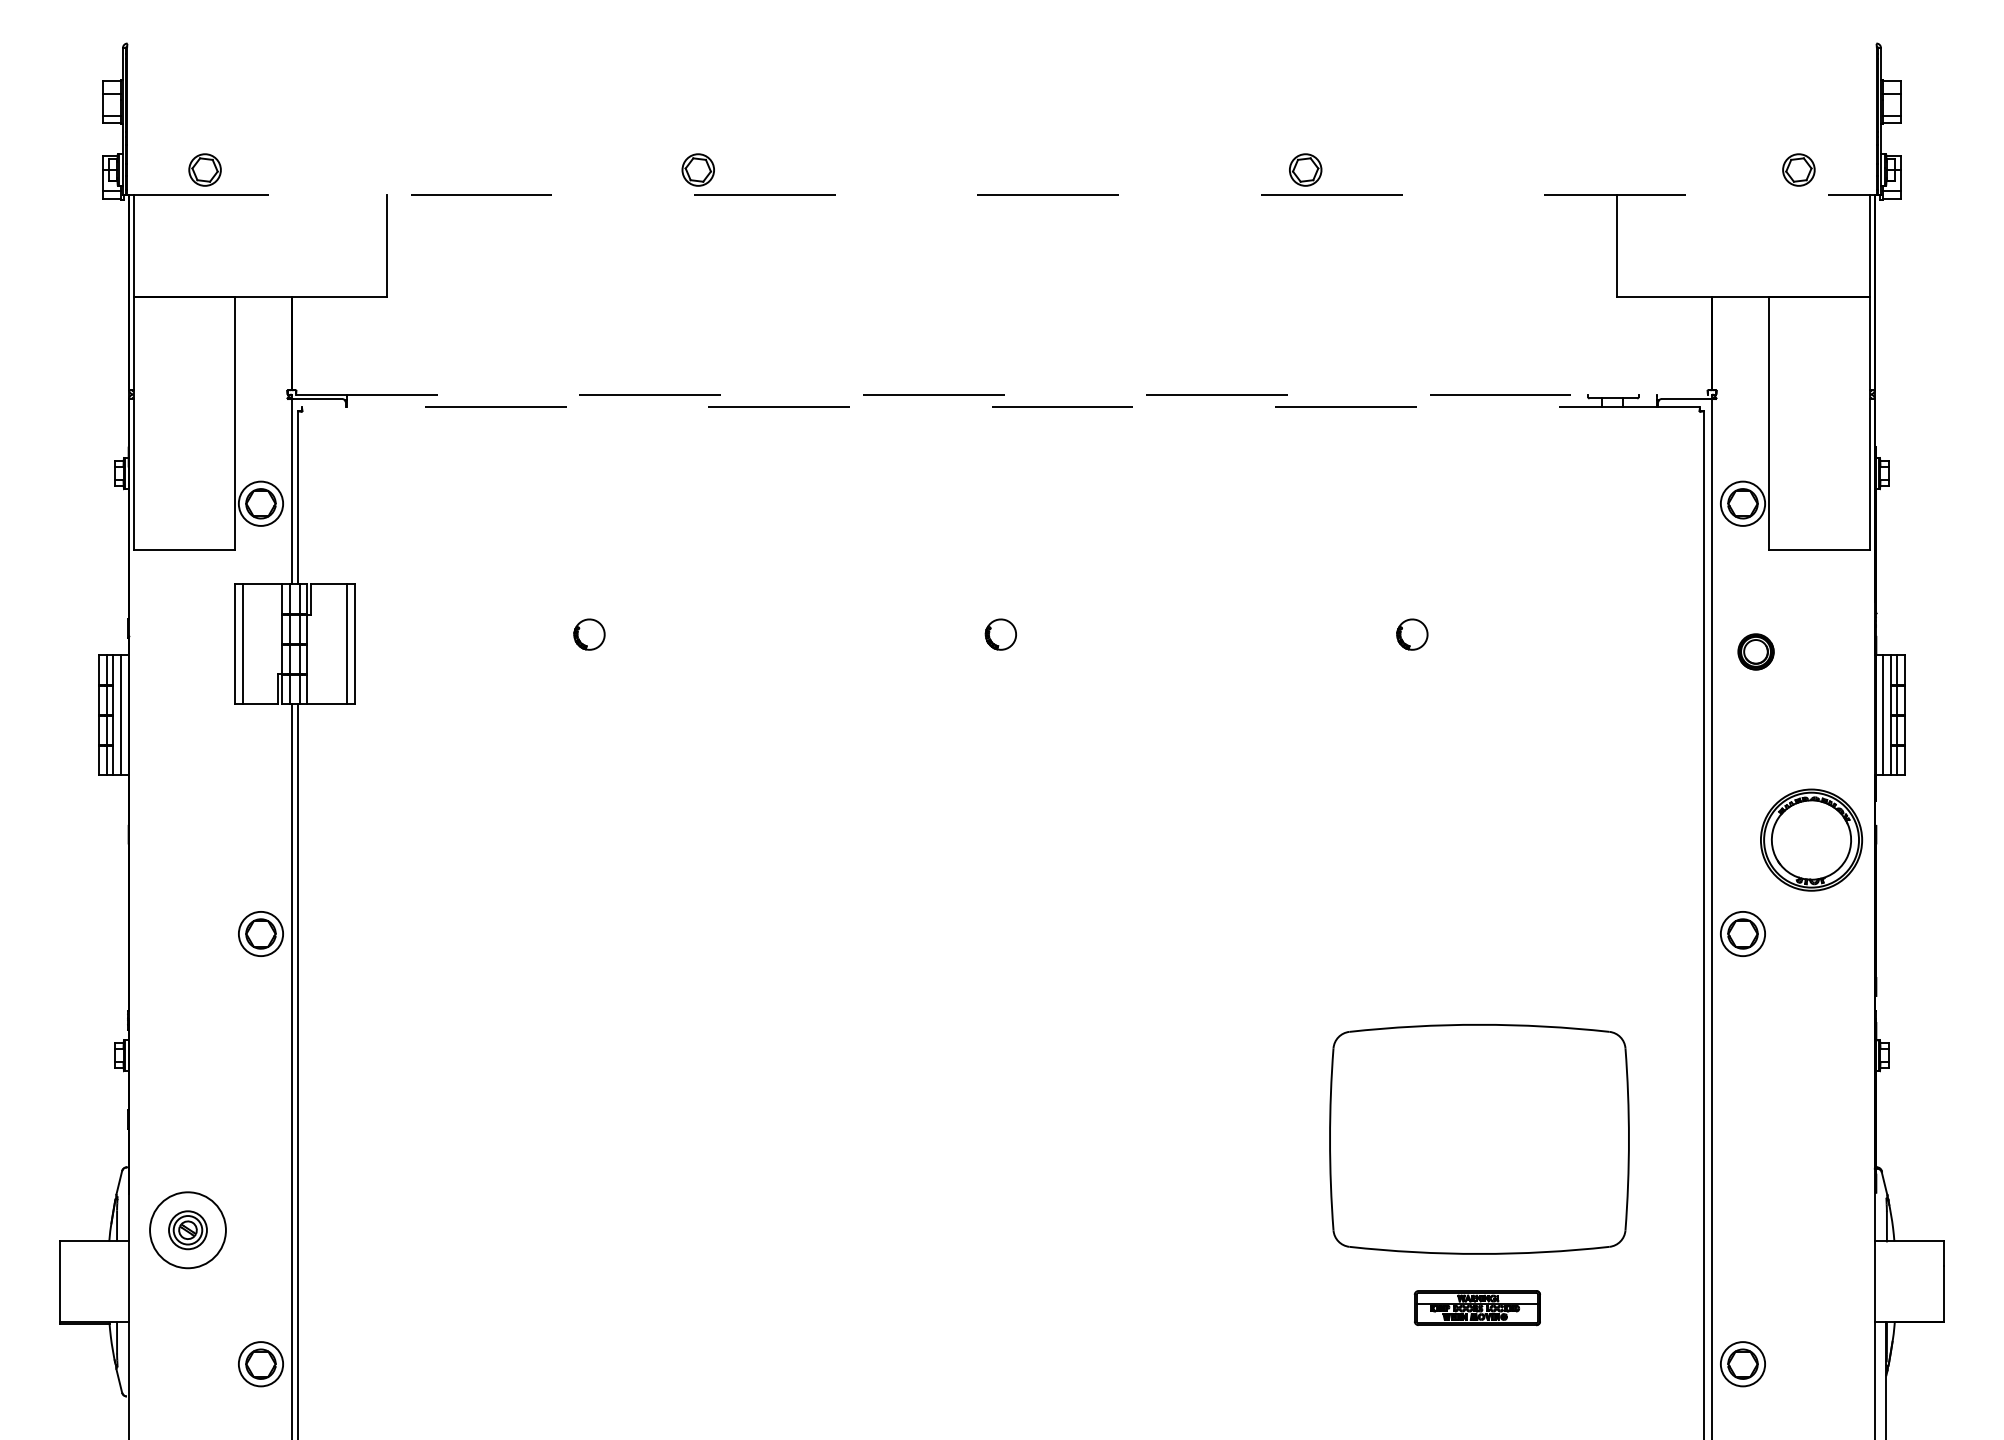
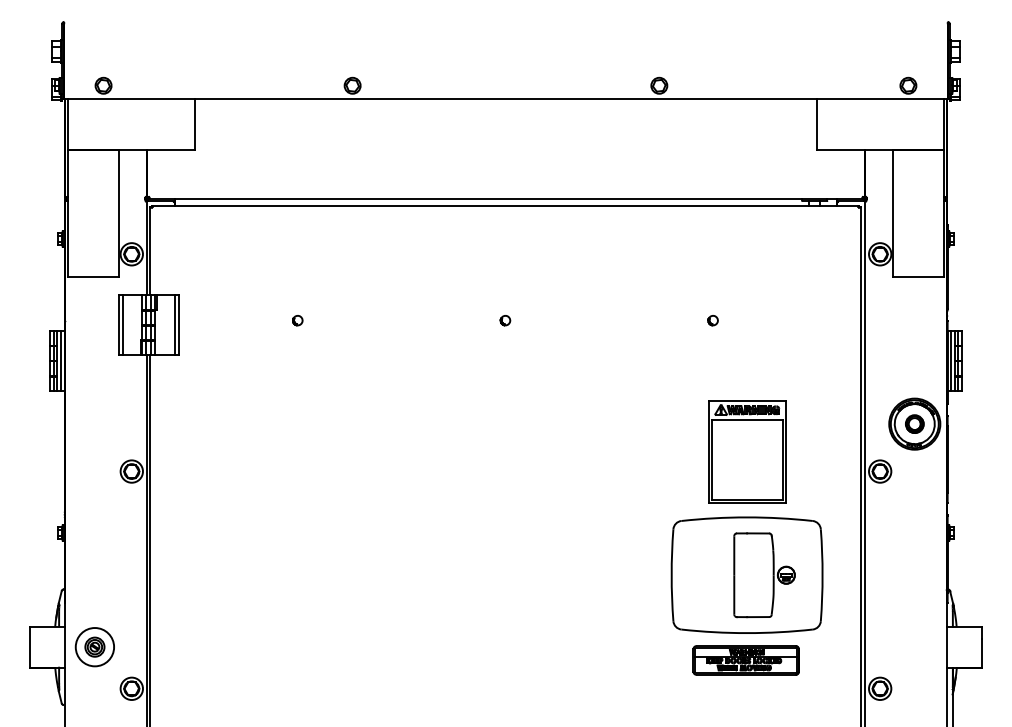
line: (1002, 195) -> (506, 98), dashed -> solid
line: (1001, 395) -> (505, 199), dashed -> solid
line: (999, 407) -> (504, 205), dashed -> solid
part: (589, 634) -> (297, 320), size x0.62
part: (1001, 634) -> (505, 320), size x0.62
part: (1410, 634) -> (712, 320), size x0.62
part: (1755, 650) -> (914, 423), moved
part: (1480, 894) -> (747, 451), added
part: (1513, 1139) -> (764, 575), added
part: (187, 1230) -> (94, 647), moved
part: (1476, 1308) -> (745, 660), size x1.67

